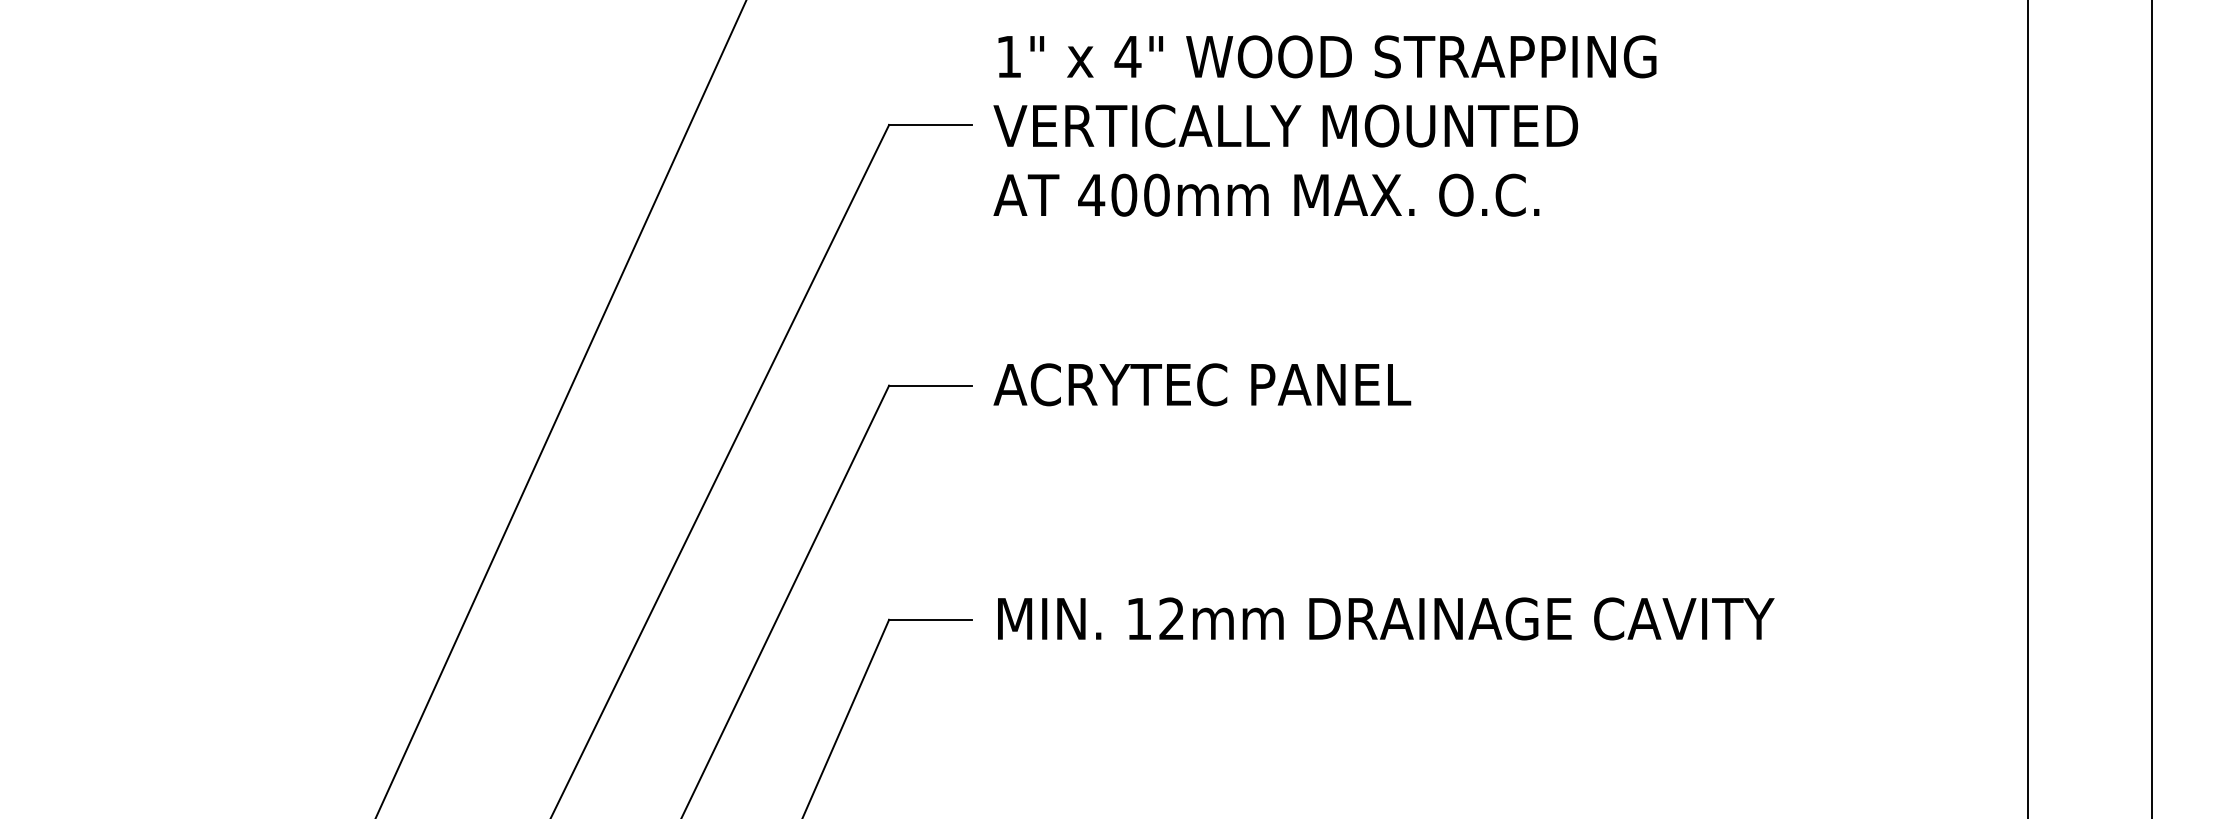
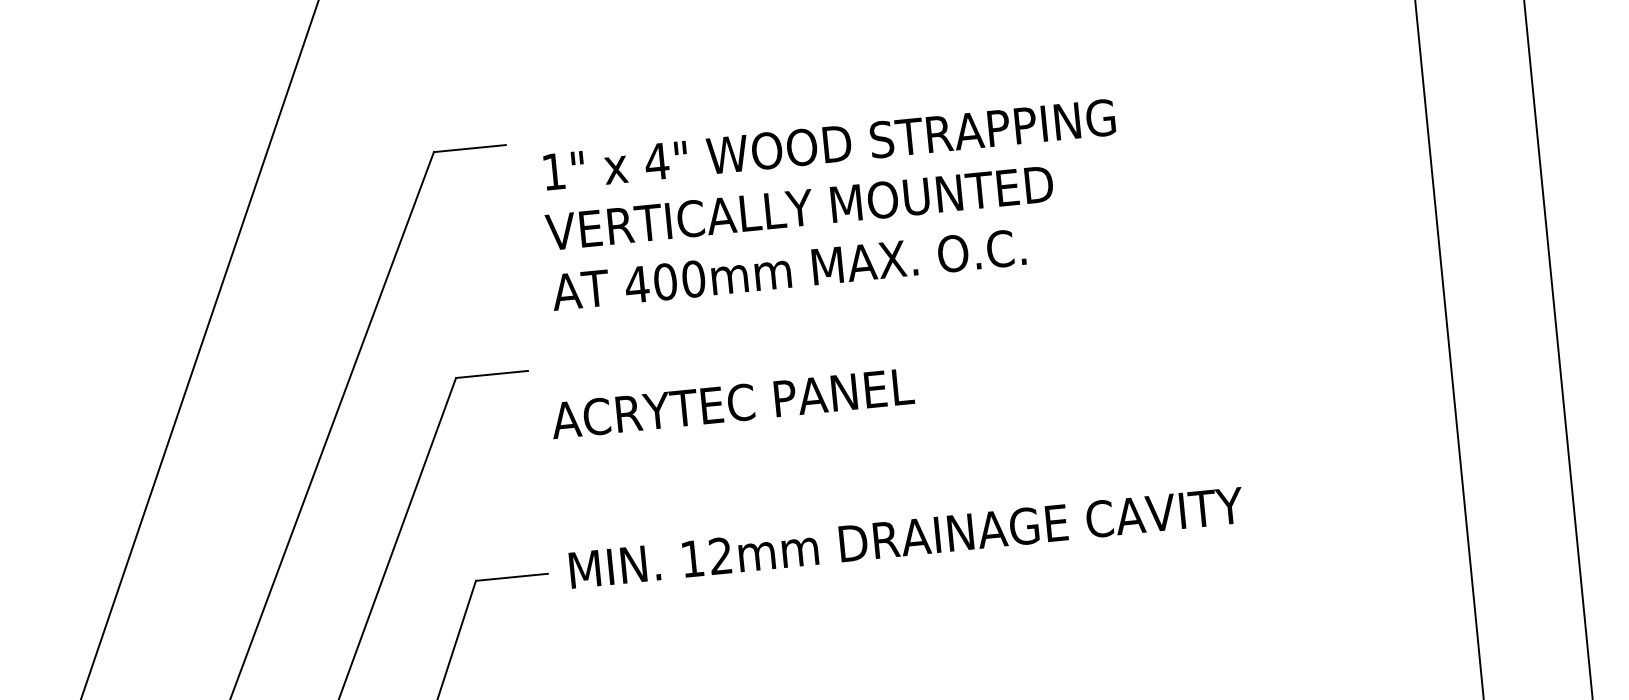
text: (1324, 125) -> (833, 204), moved
text: (1202, 384) -> (732, 403), moved

